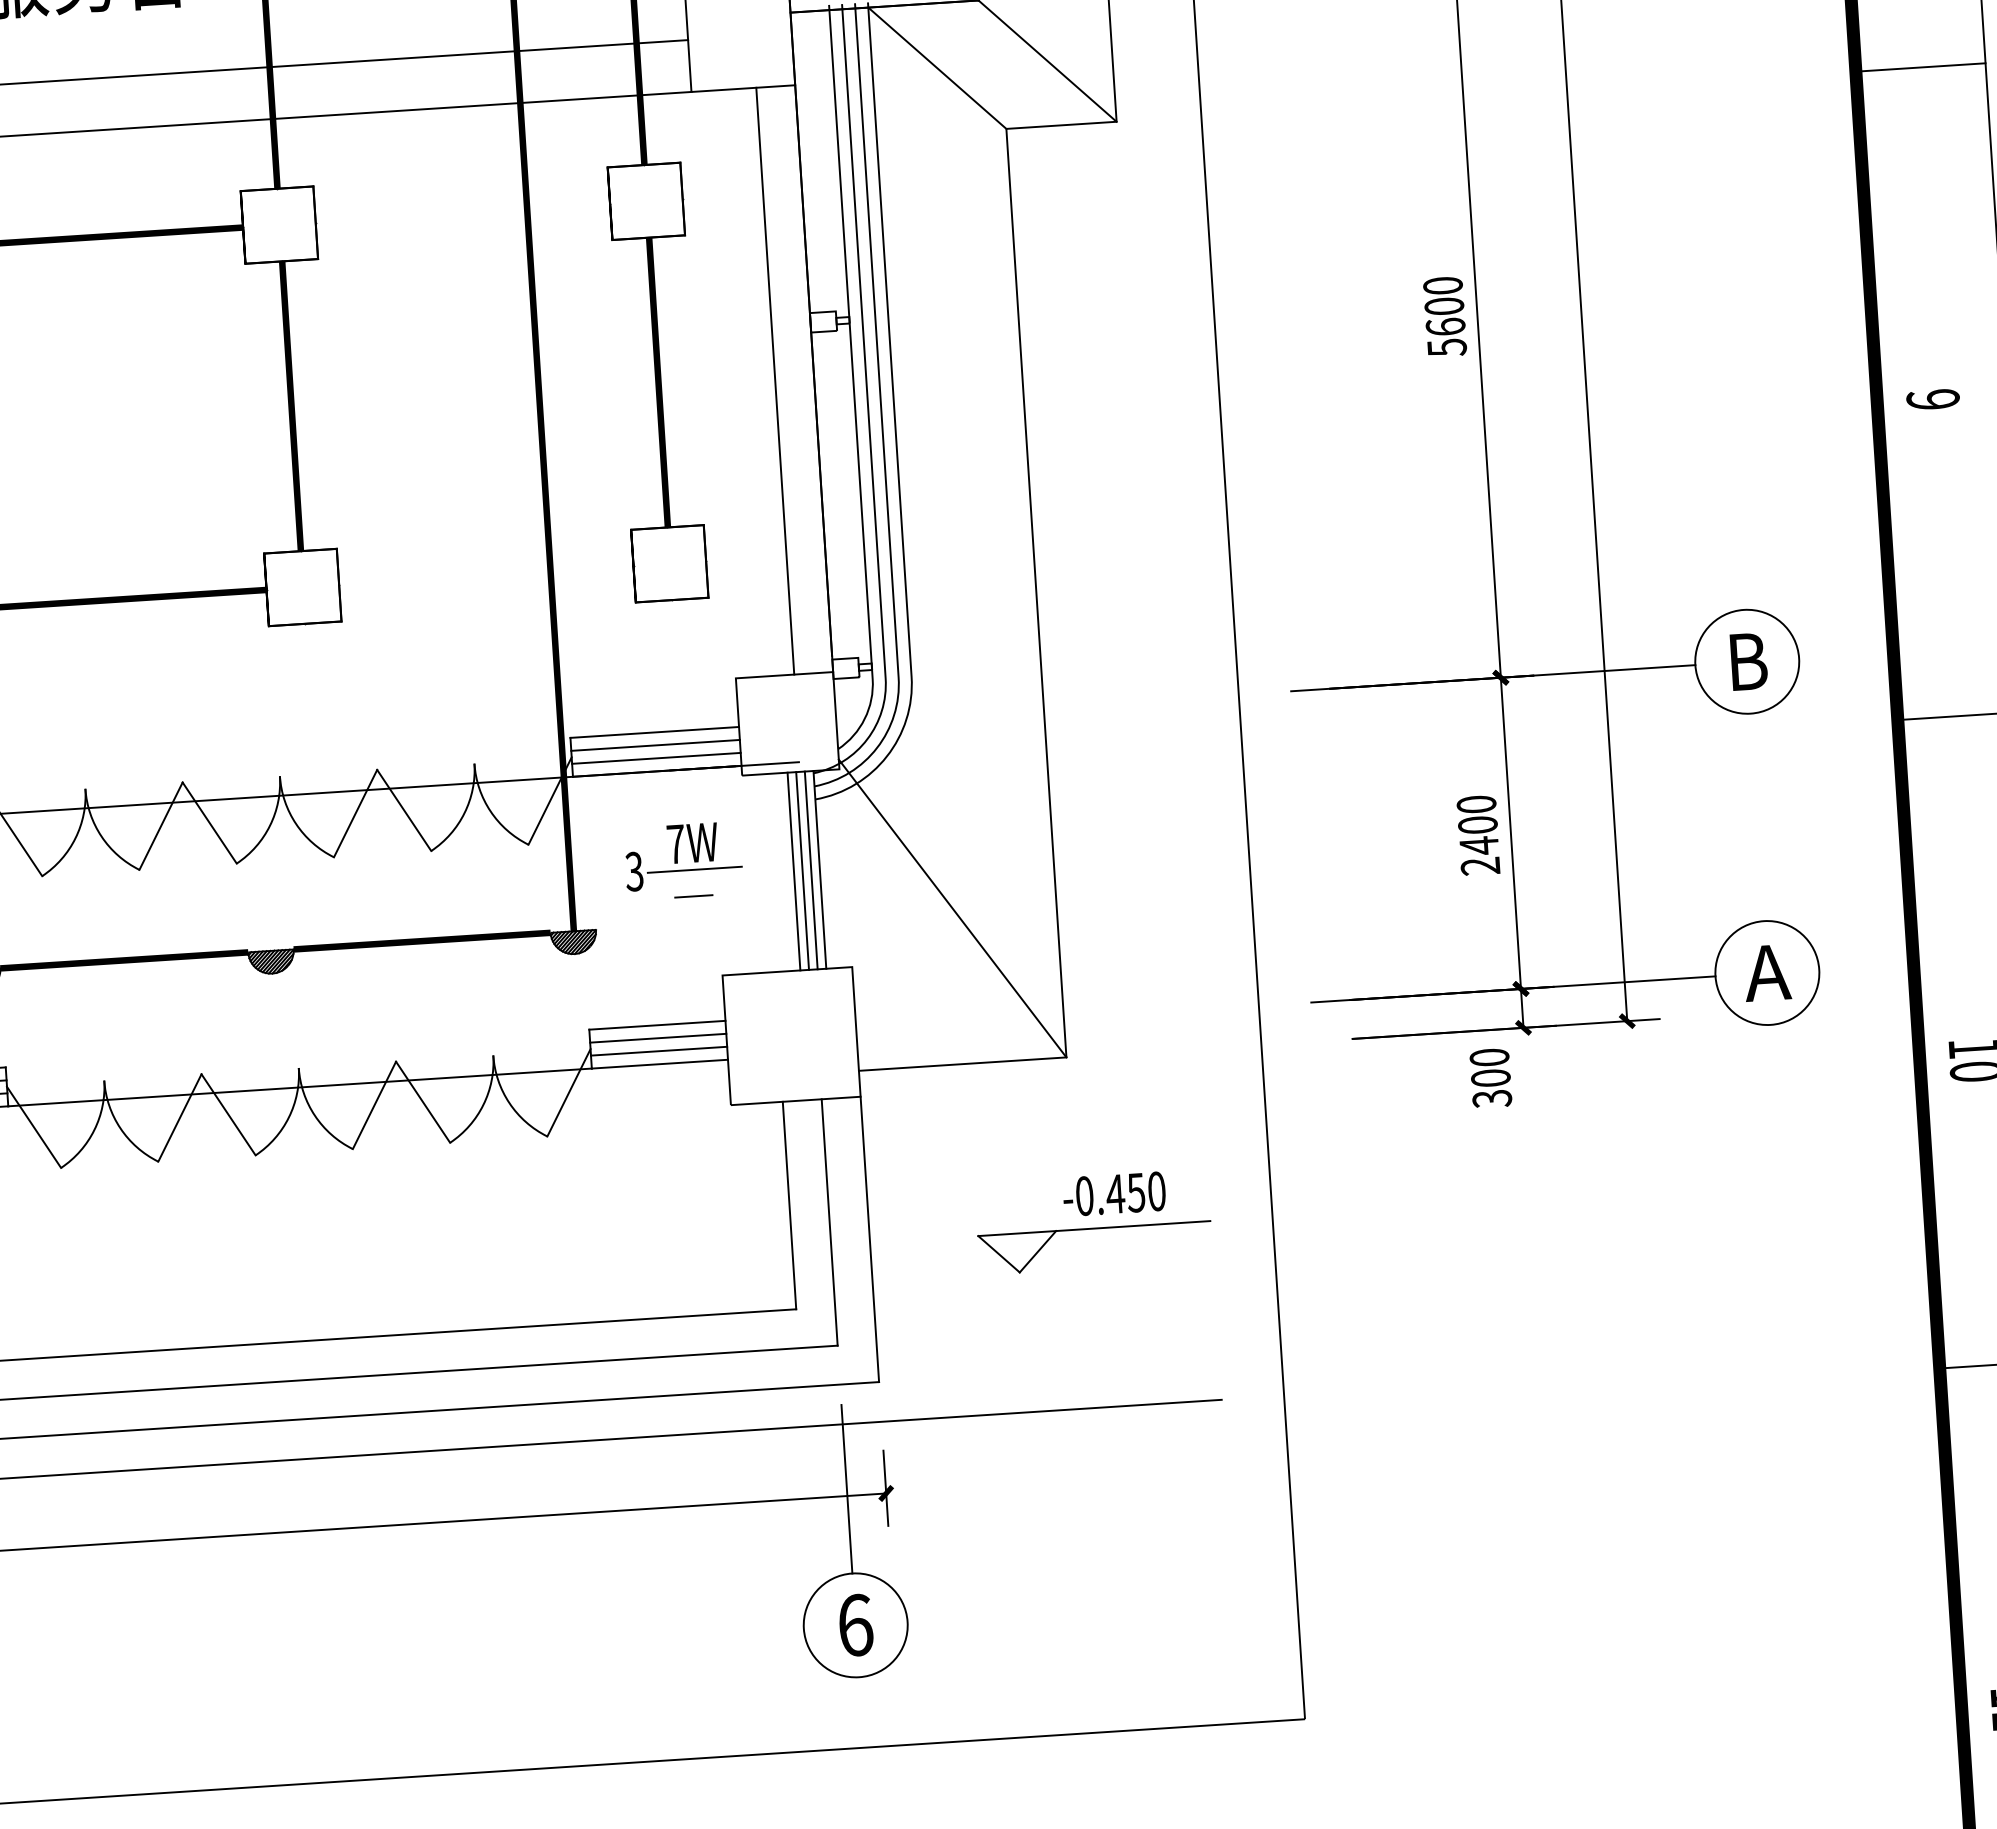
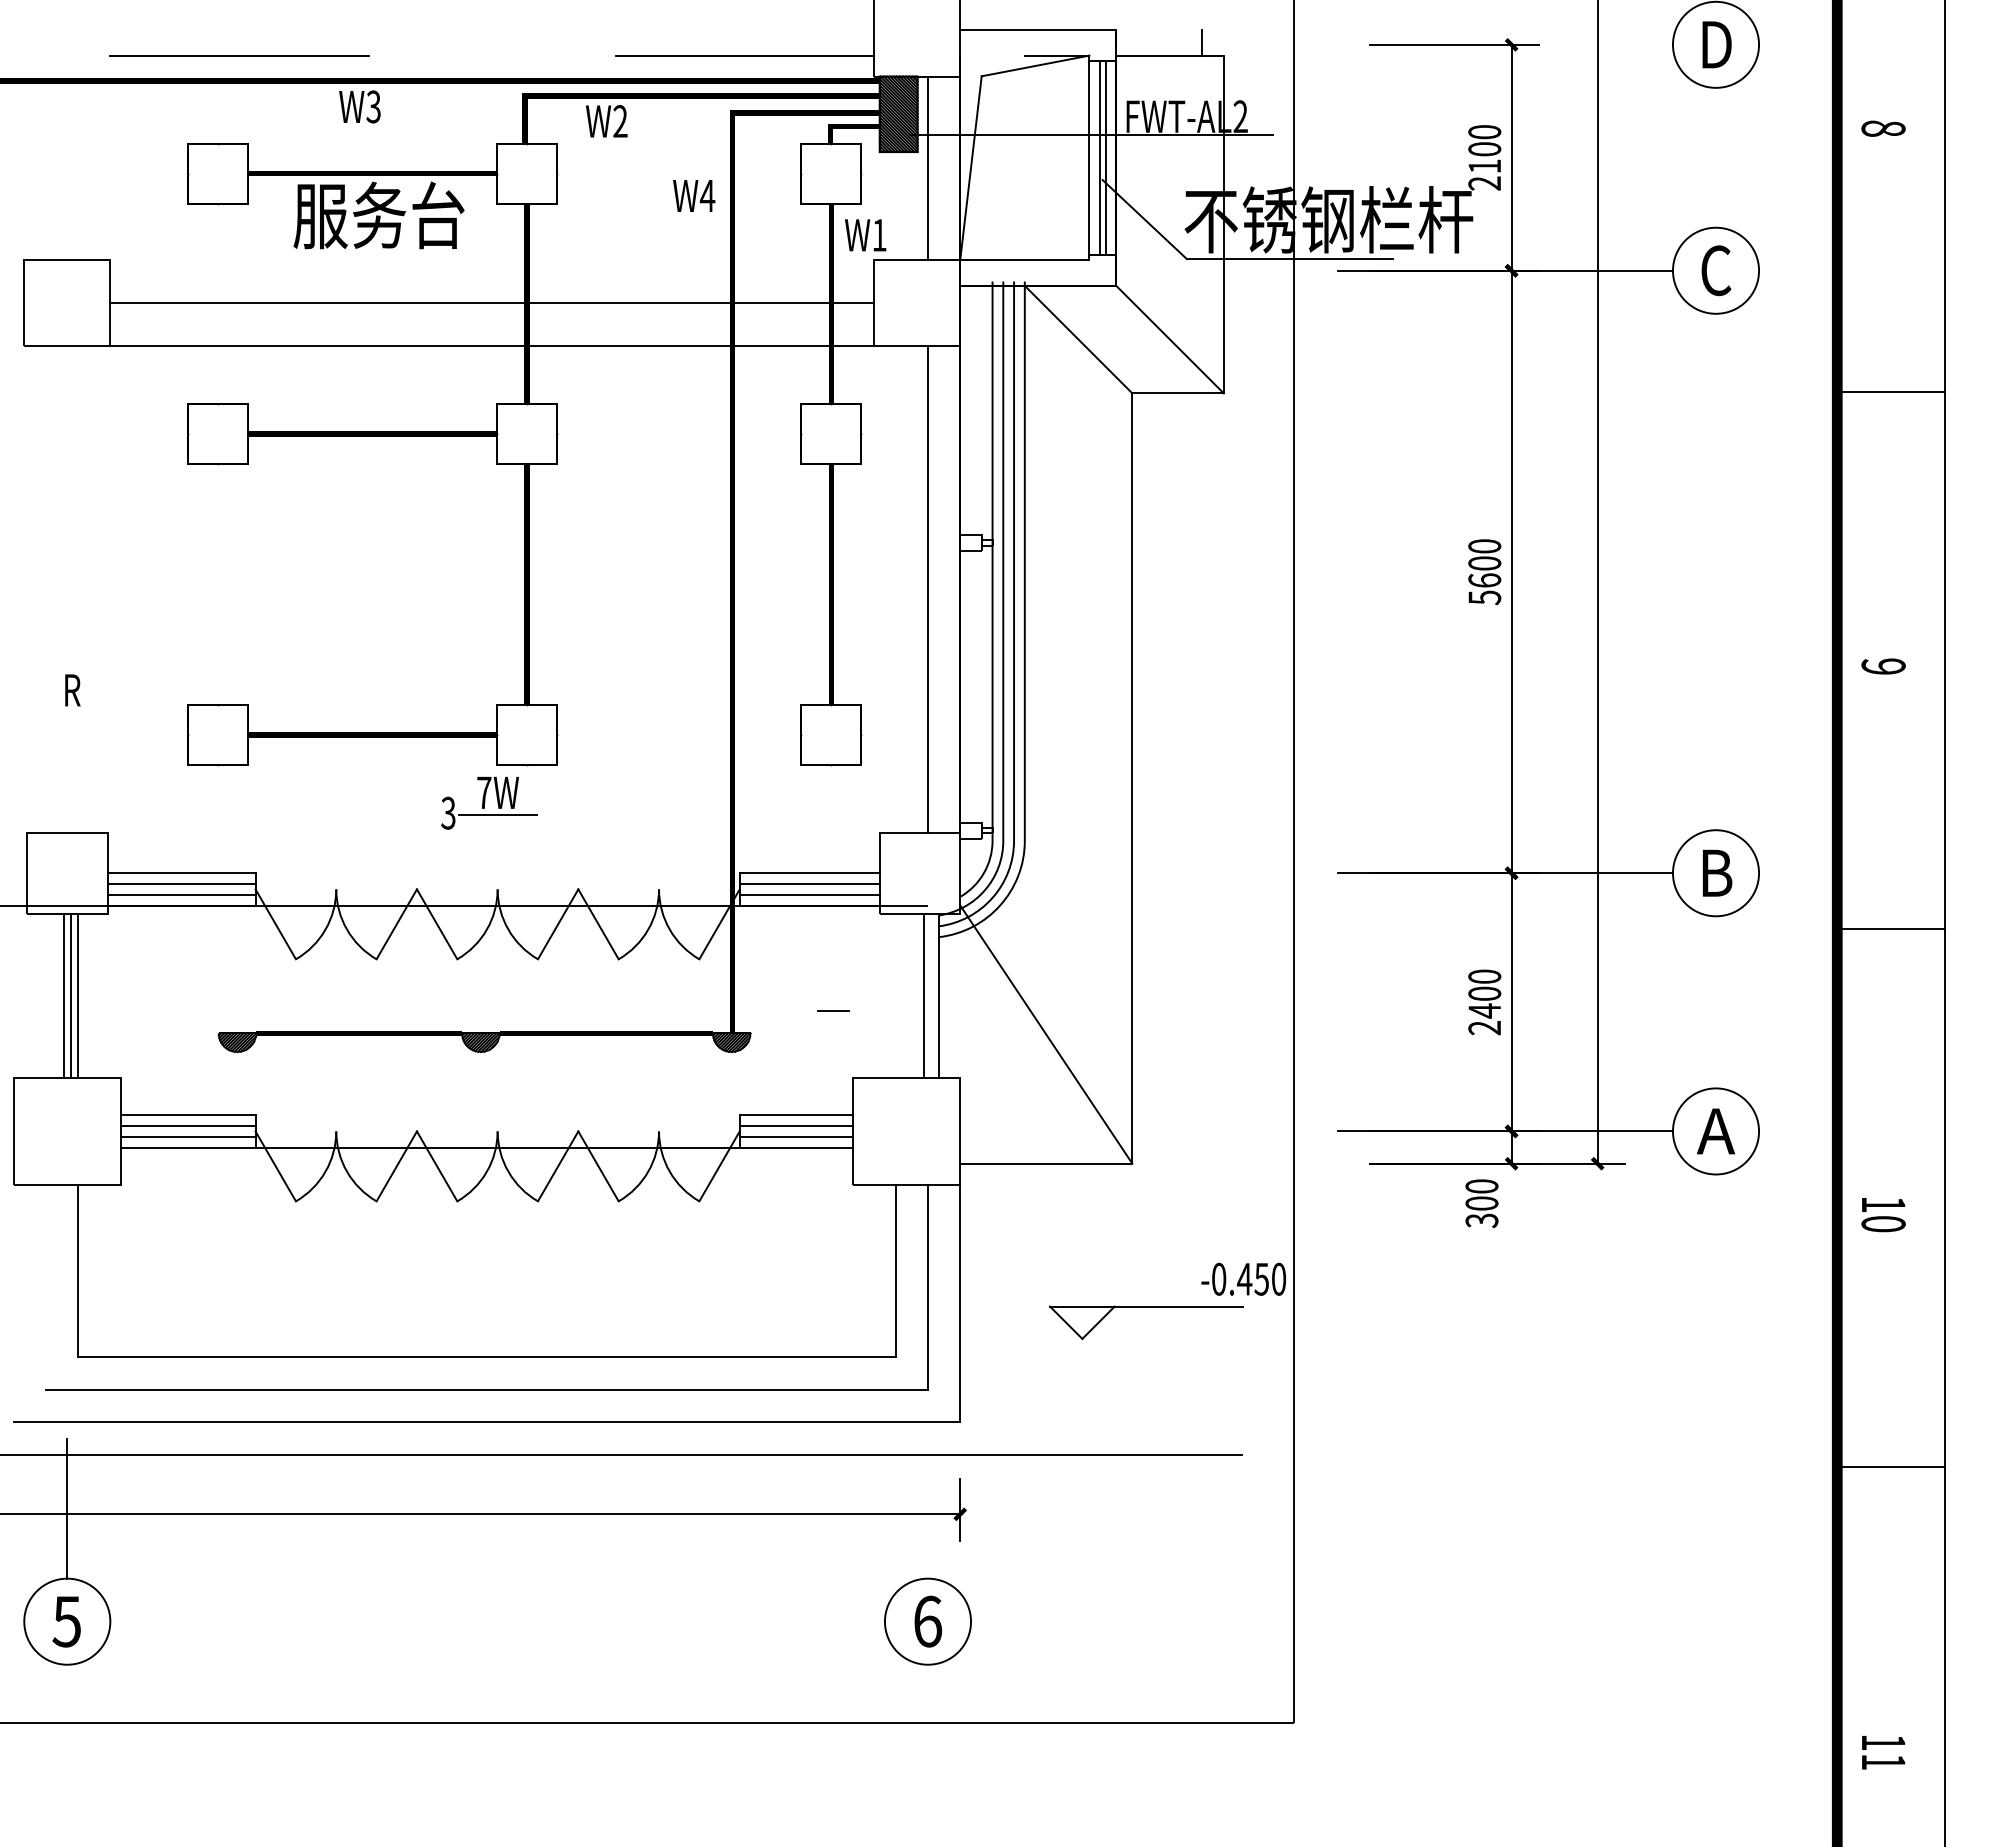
part: (683, 855) -> (489, 802), moved
line: (811, 870) -> (931, 995), removed
line: (794, 871) -> (917, 995), removed
text: (1114, 1193) -> (1243, 1278), moved
line: (846, 1488) -> (927, 1508), removed

